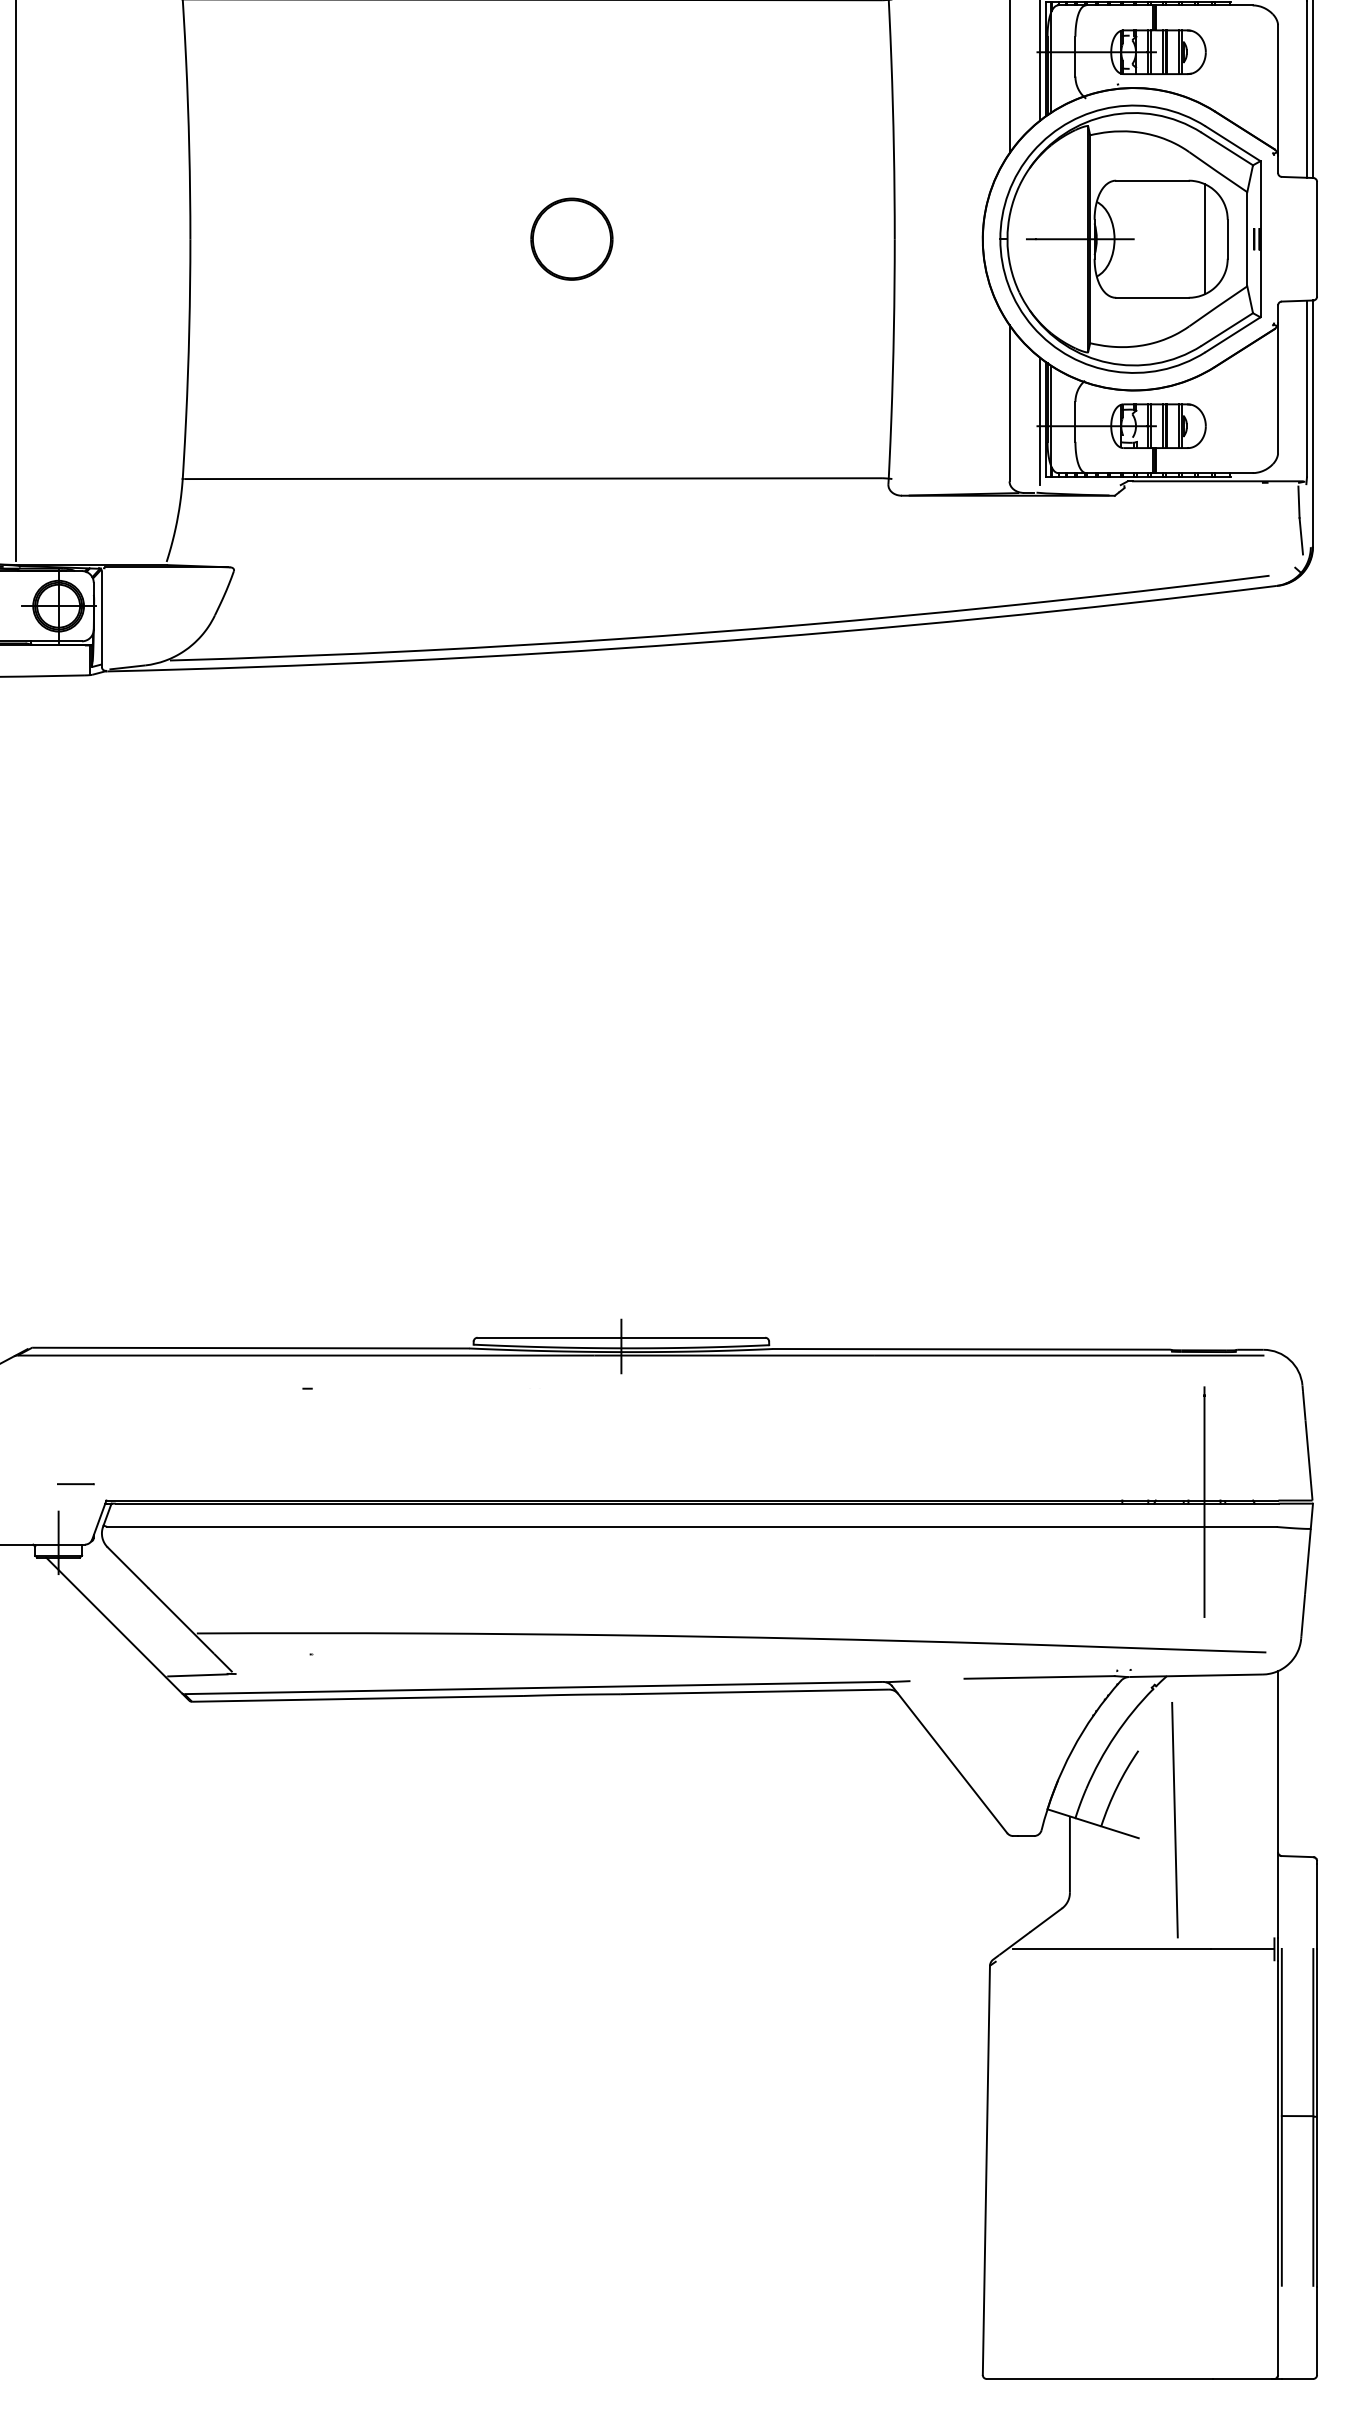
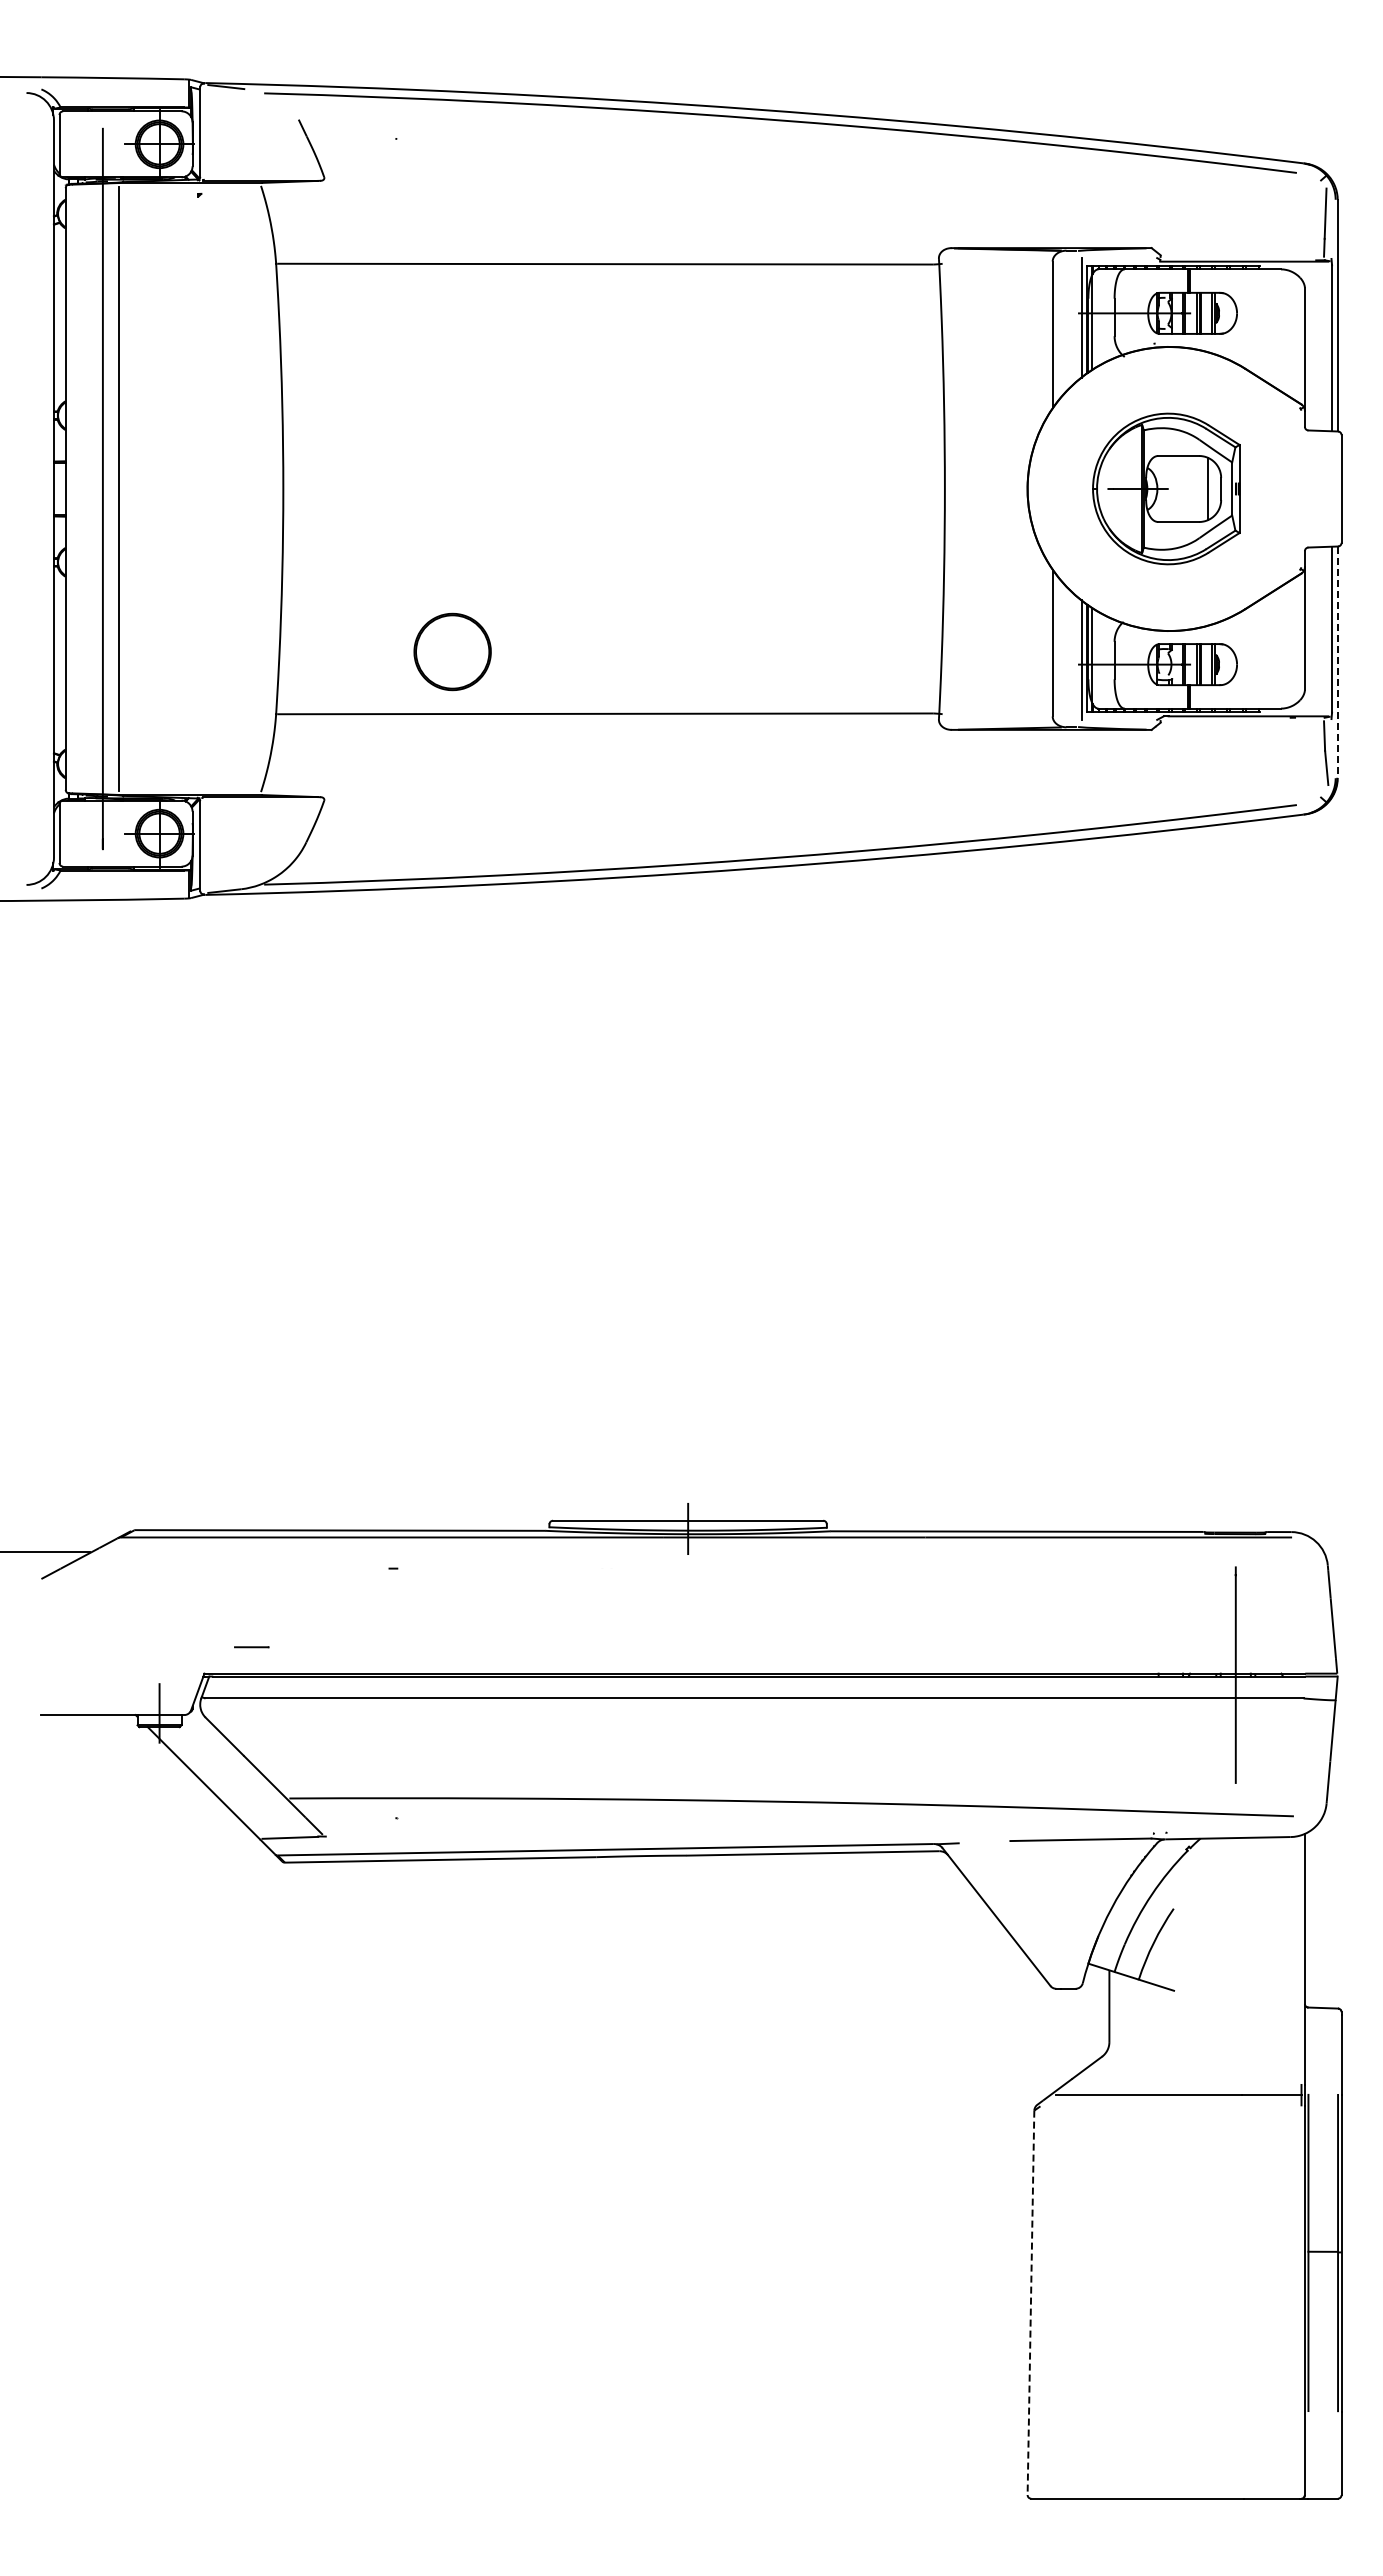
part: (571, 238) -> (452, 651), moved
part: (1130, 238) -> (1166, 488), size x0.6
line: (1312, 423) -> (1337, 662), solid -> dashed
line: (75, 1484) -> (251, 1647), moved
line: (1174, 1819) -> (1207, 1973), removed
line: (985, 2171) -> (1030, 2303), solid -> dashed

